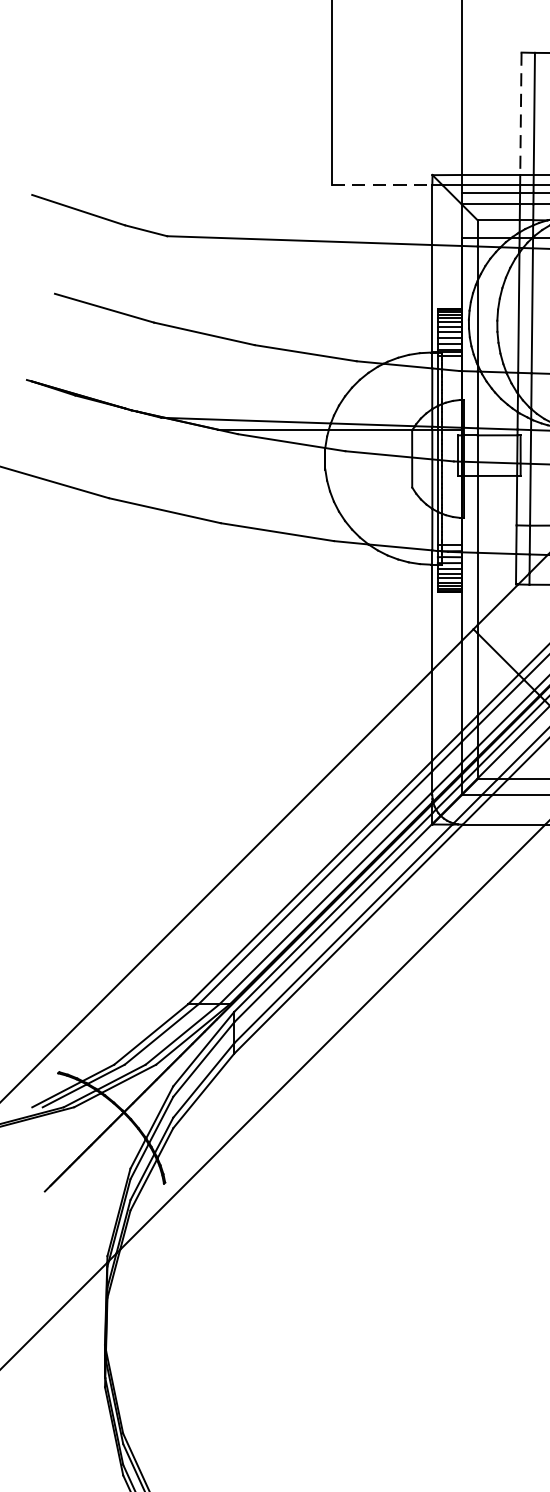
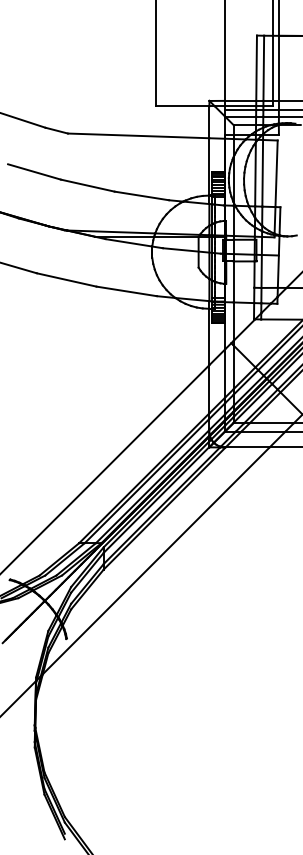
line: (520, 114) -> (256, 68), dashed -> solid
line: (381, 185) -> (182, 106), dashed -> solid

